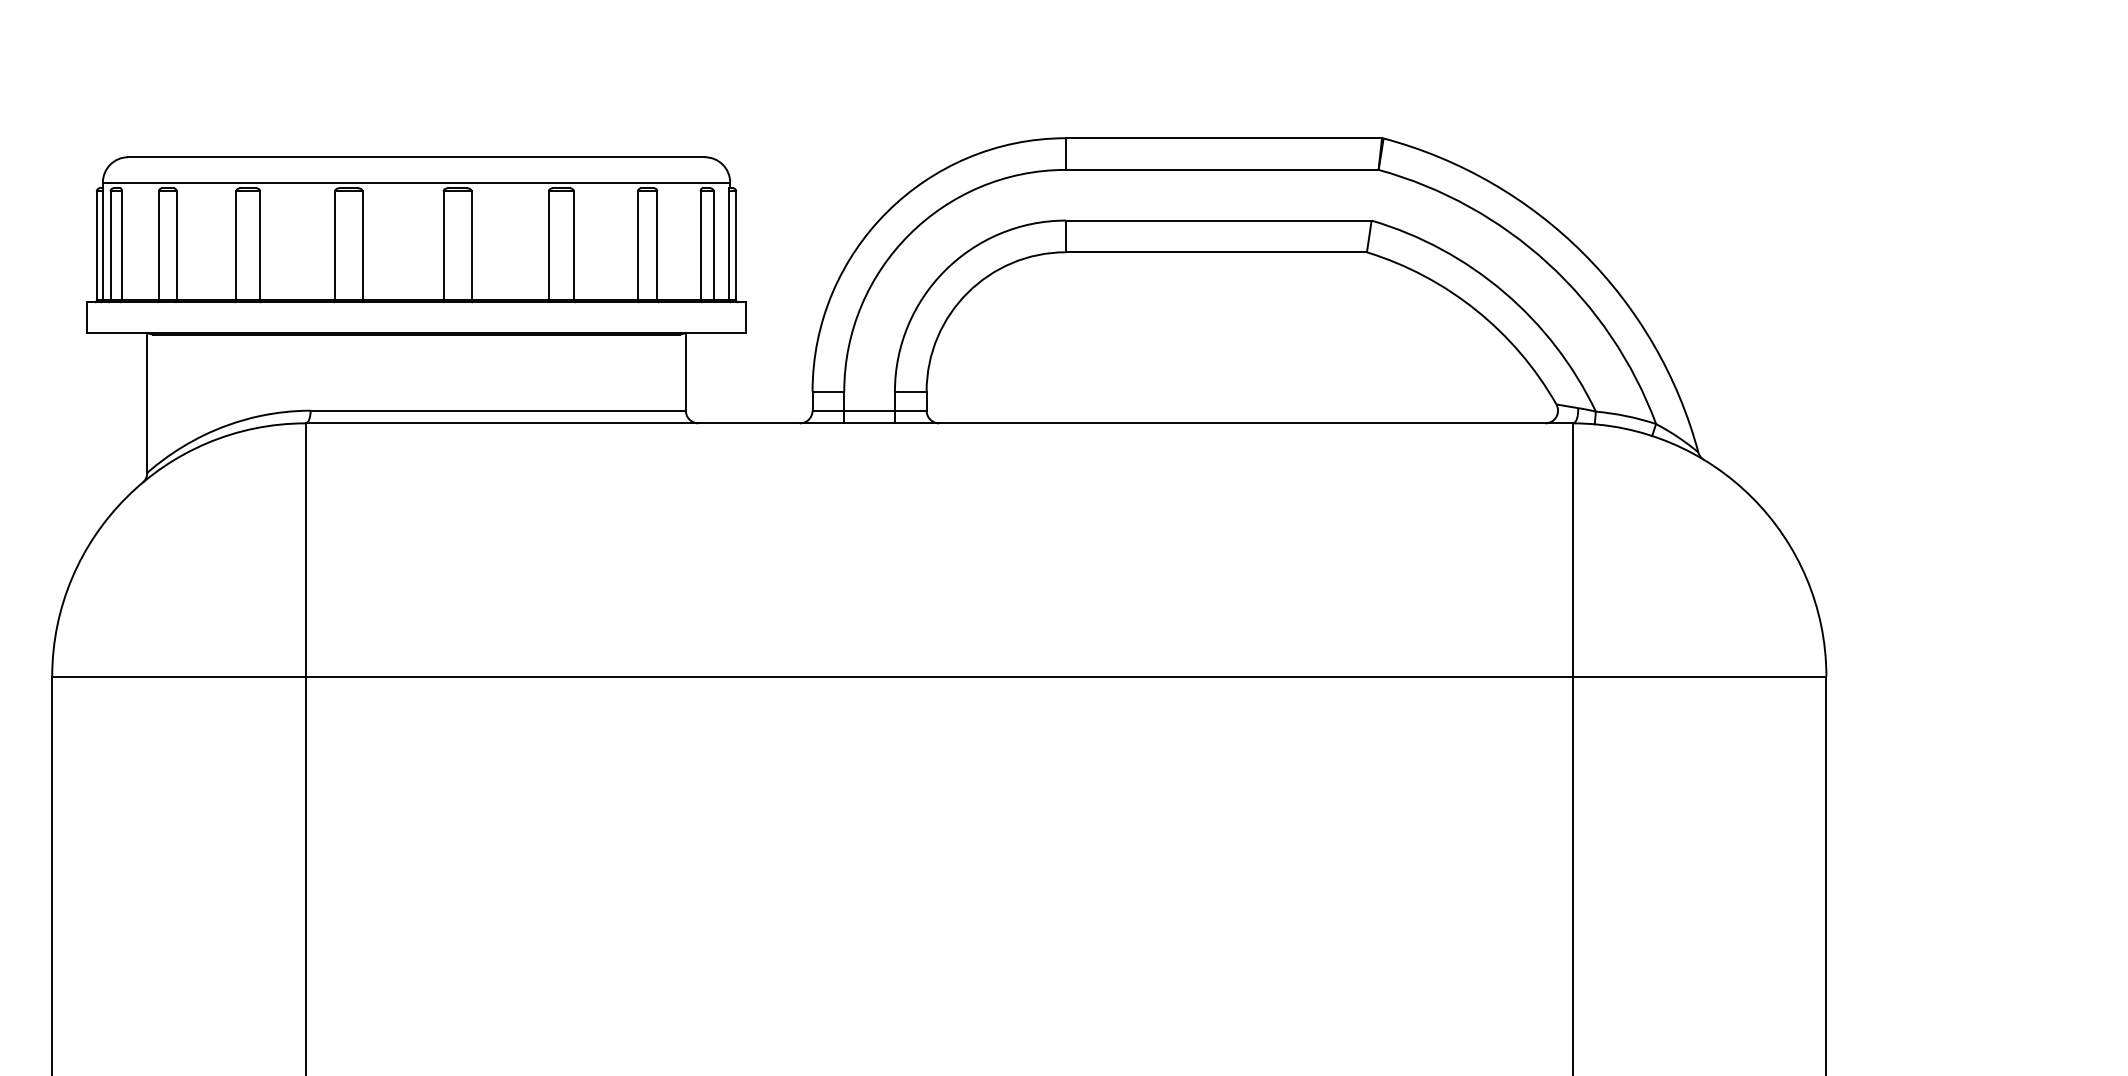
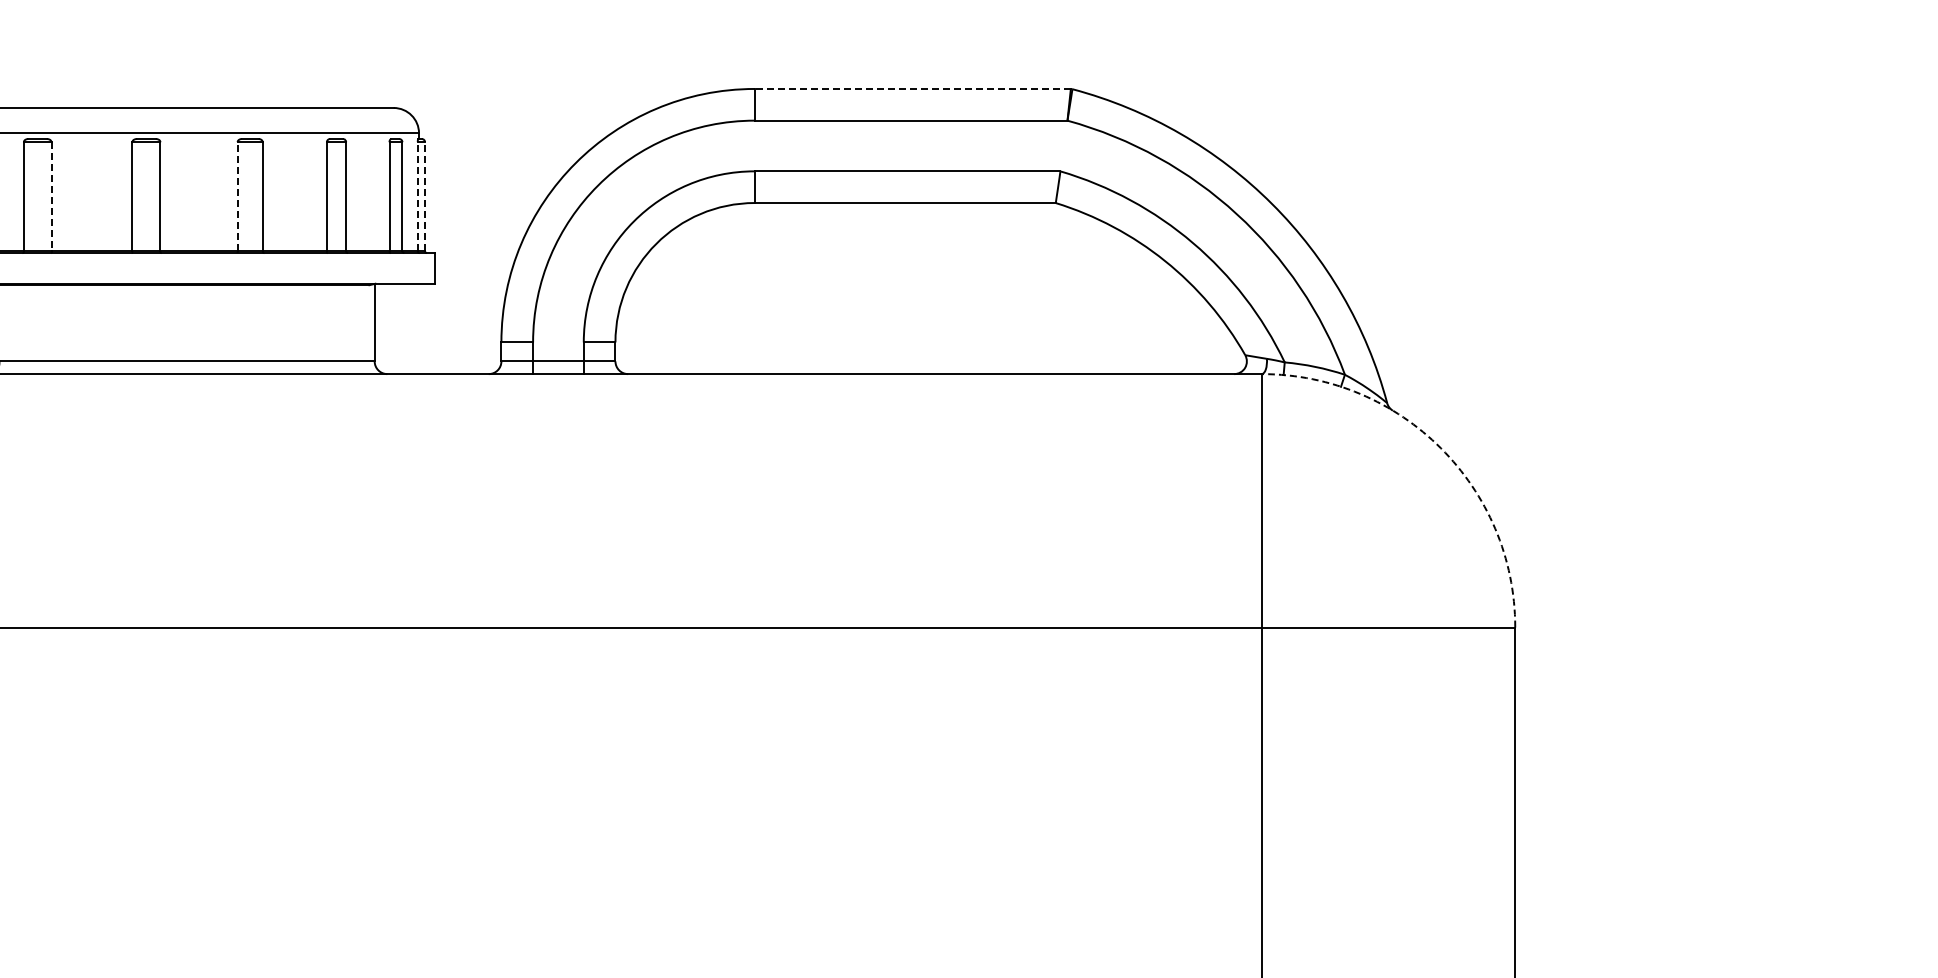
line: (1224, 138) -> (913, 89), solid -> dashed
line: (548, 245) -> (237, 196), solid -> dashed
line: (728, 245) -> (417, 196), solid -> dashed
line: (736, 245) -> (425, 196), solid -> dashed
line: (362, 246) -> (51, 197), solid -> dashed
arc: (1752, 497) -> (1441, 448), solid -> dashed

